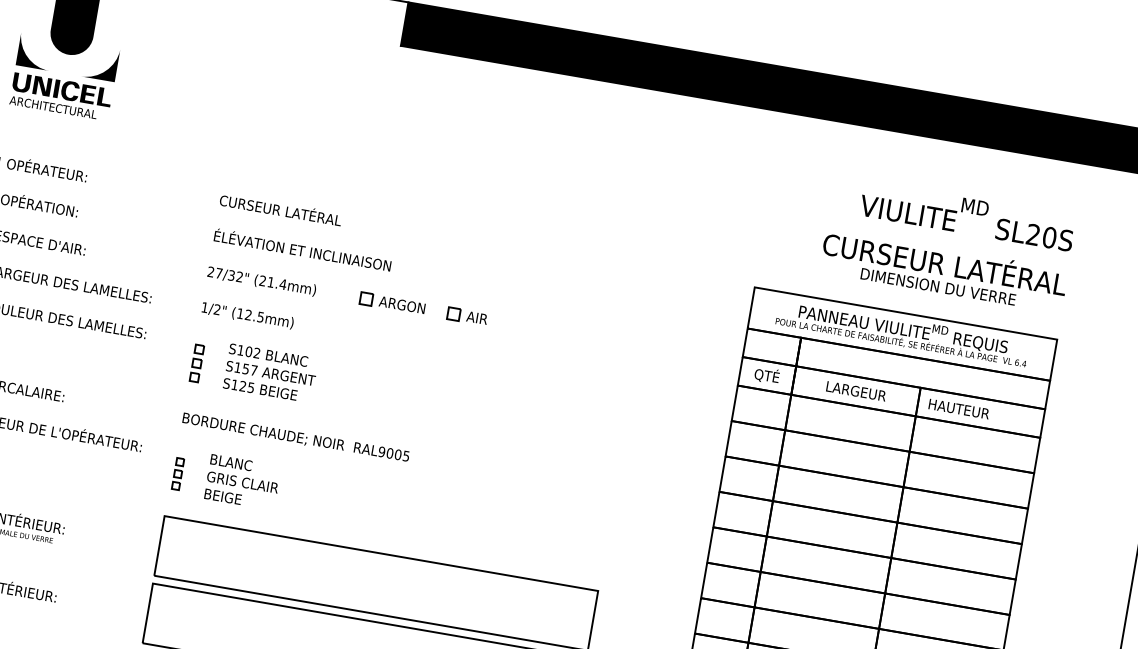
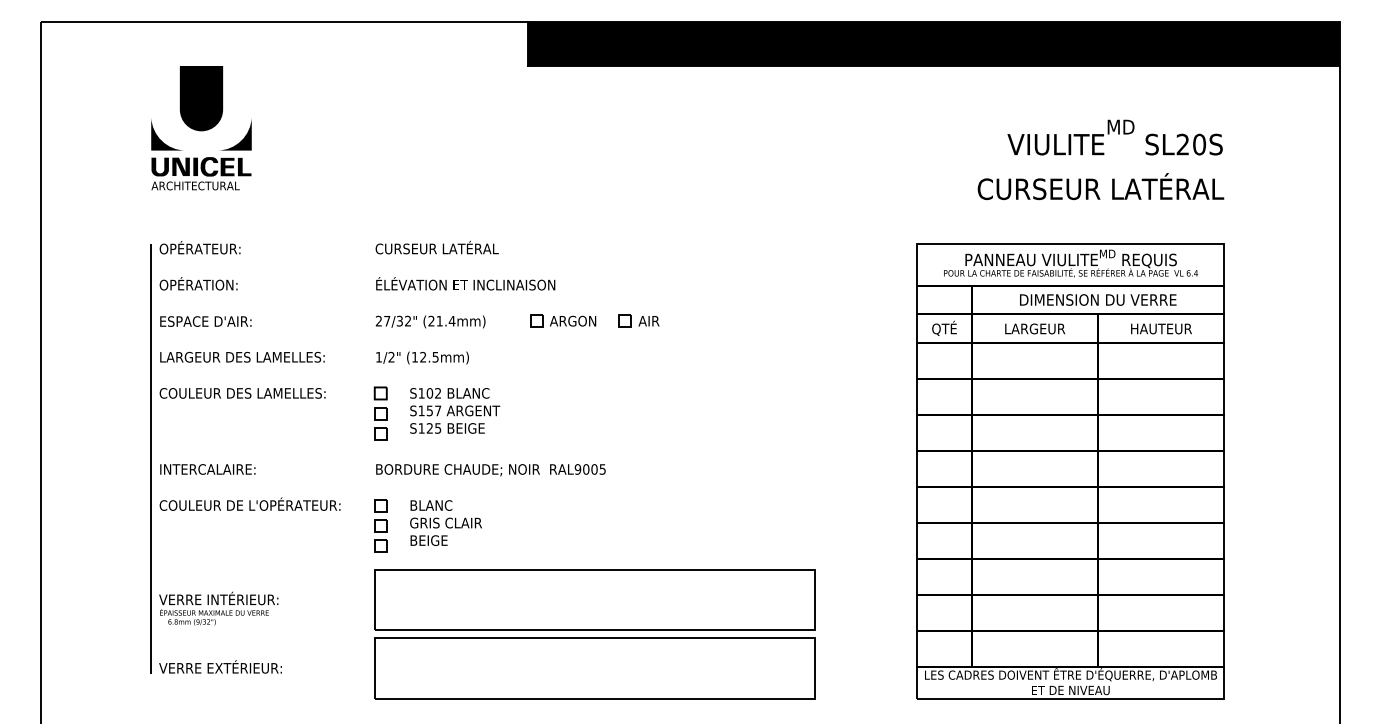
text: (938, 286) -> (1098, 299), moved
part: (196, 363) -> (380, 413), size x1.43
text: (959, 408) -> (1161, 328), moved
part: (177, 473) -> (380, 525), size x1.67

